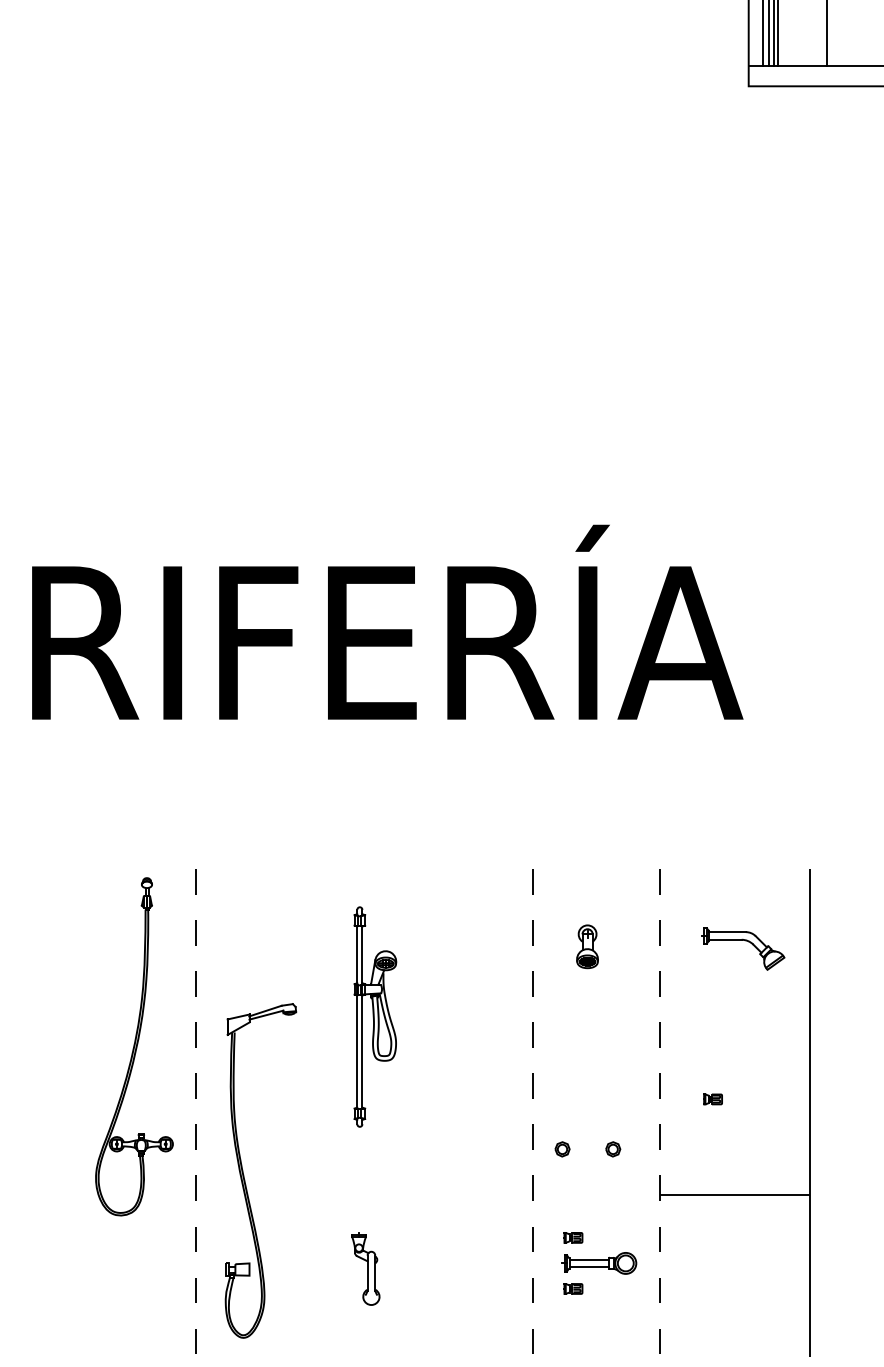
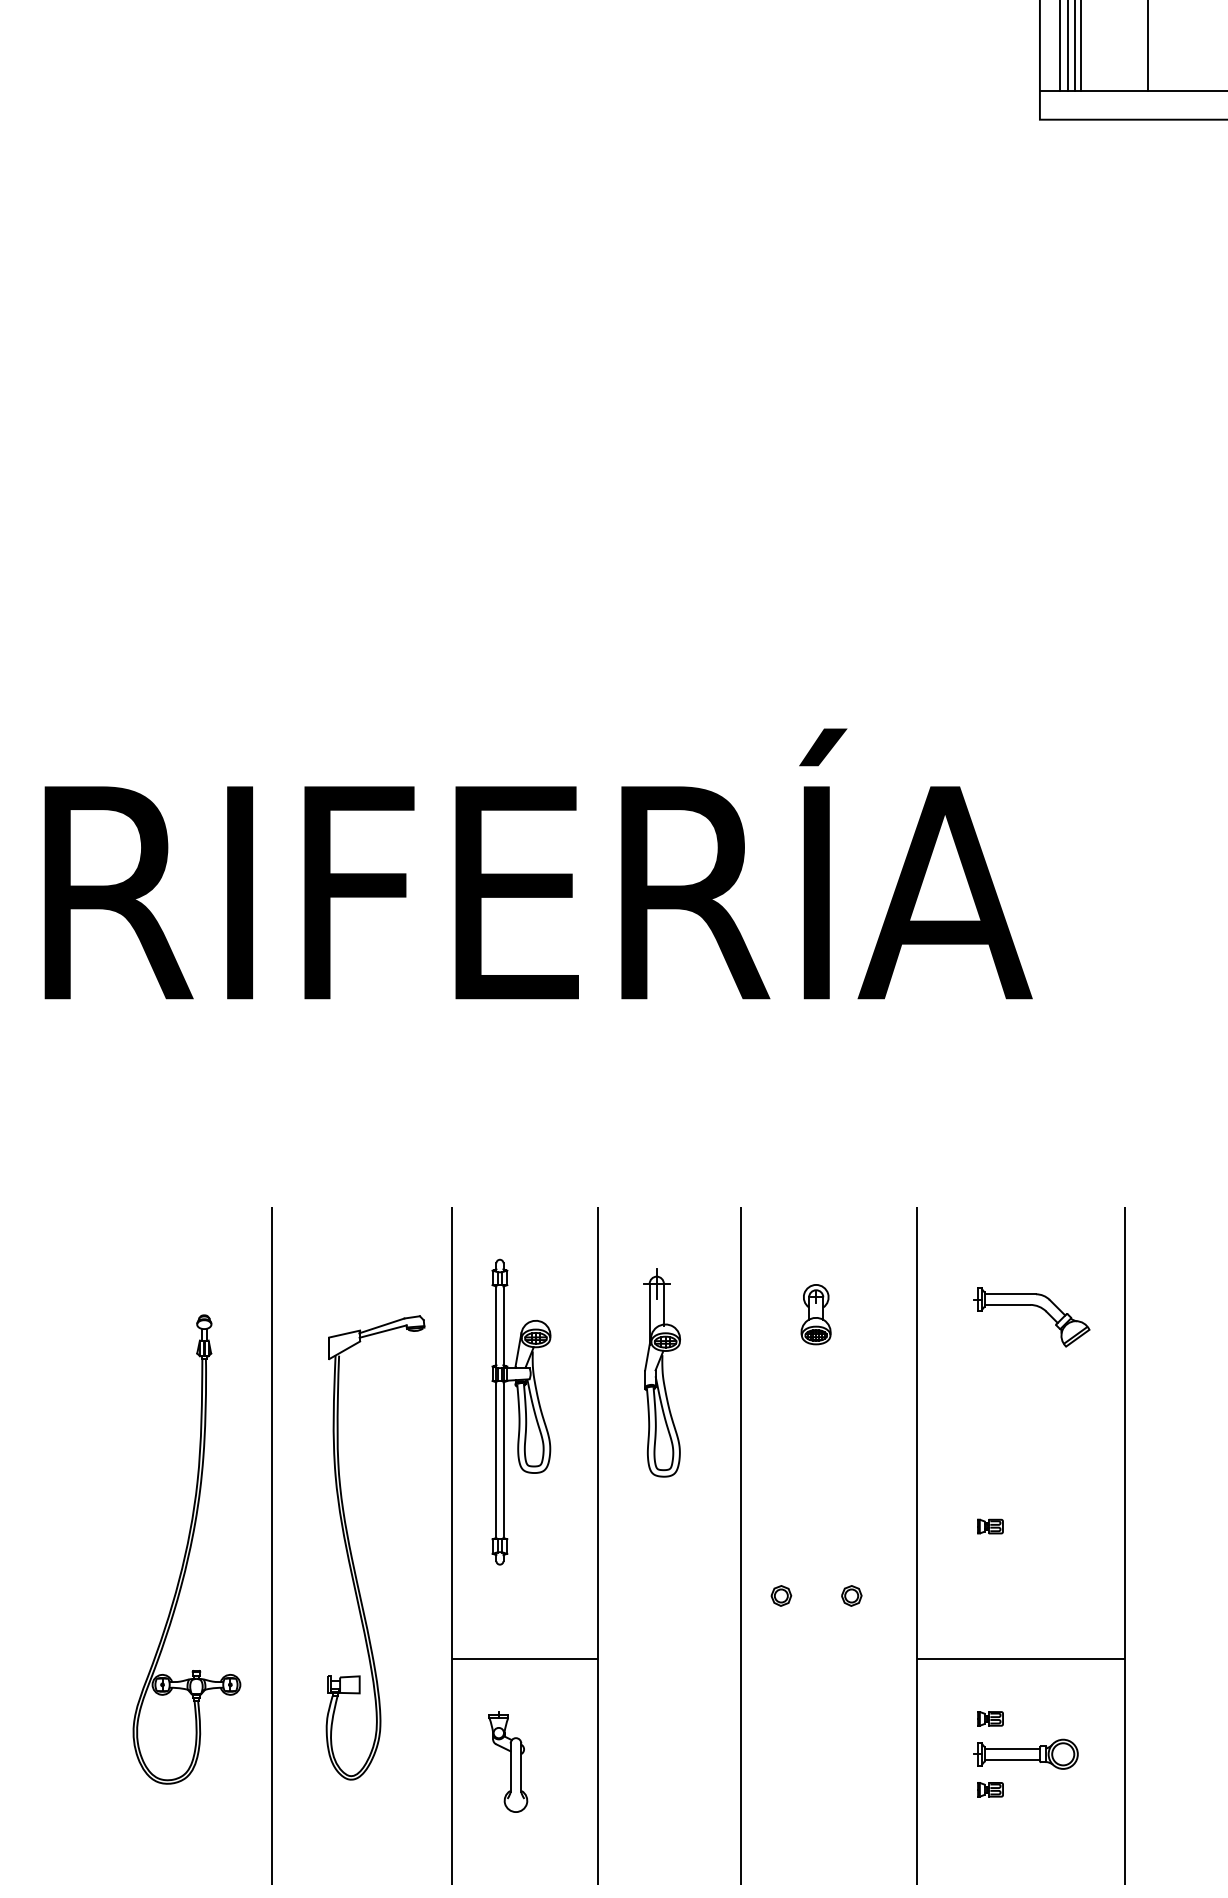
part: (476, 988) -> (661, 1372), added
part: (134, 1046) -> (186, 1549), moved
line: (196, 1113) -> (272, 1545), dashed -> solid
part: (325, 1113) -> (452, 1545), added
line: (533, 1113) -> (740, 1545), dashed -> solid
line: (659, 1113) -> (916, 1545), dashed -> solid
part: (244, 1175) -> (352, 1554), moved
part: (598, 1263) -> (1025, 1754), moved

